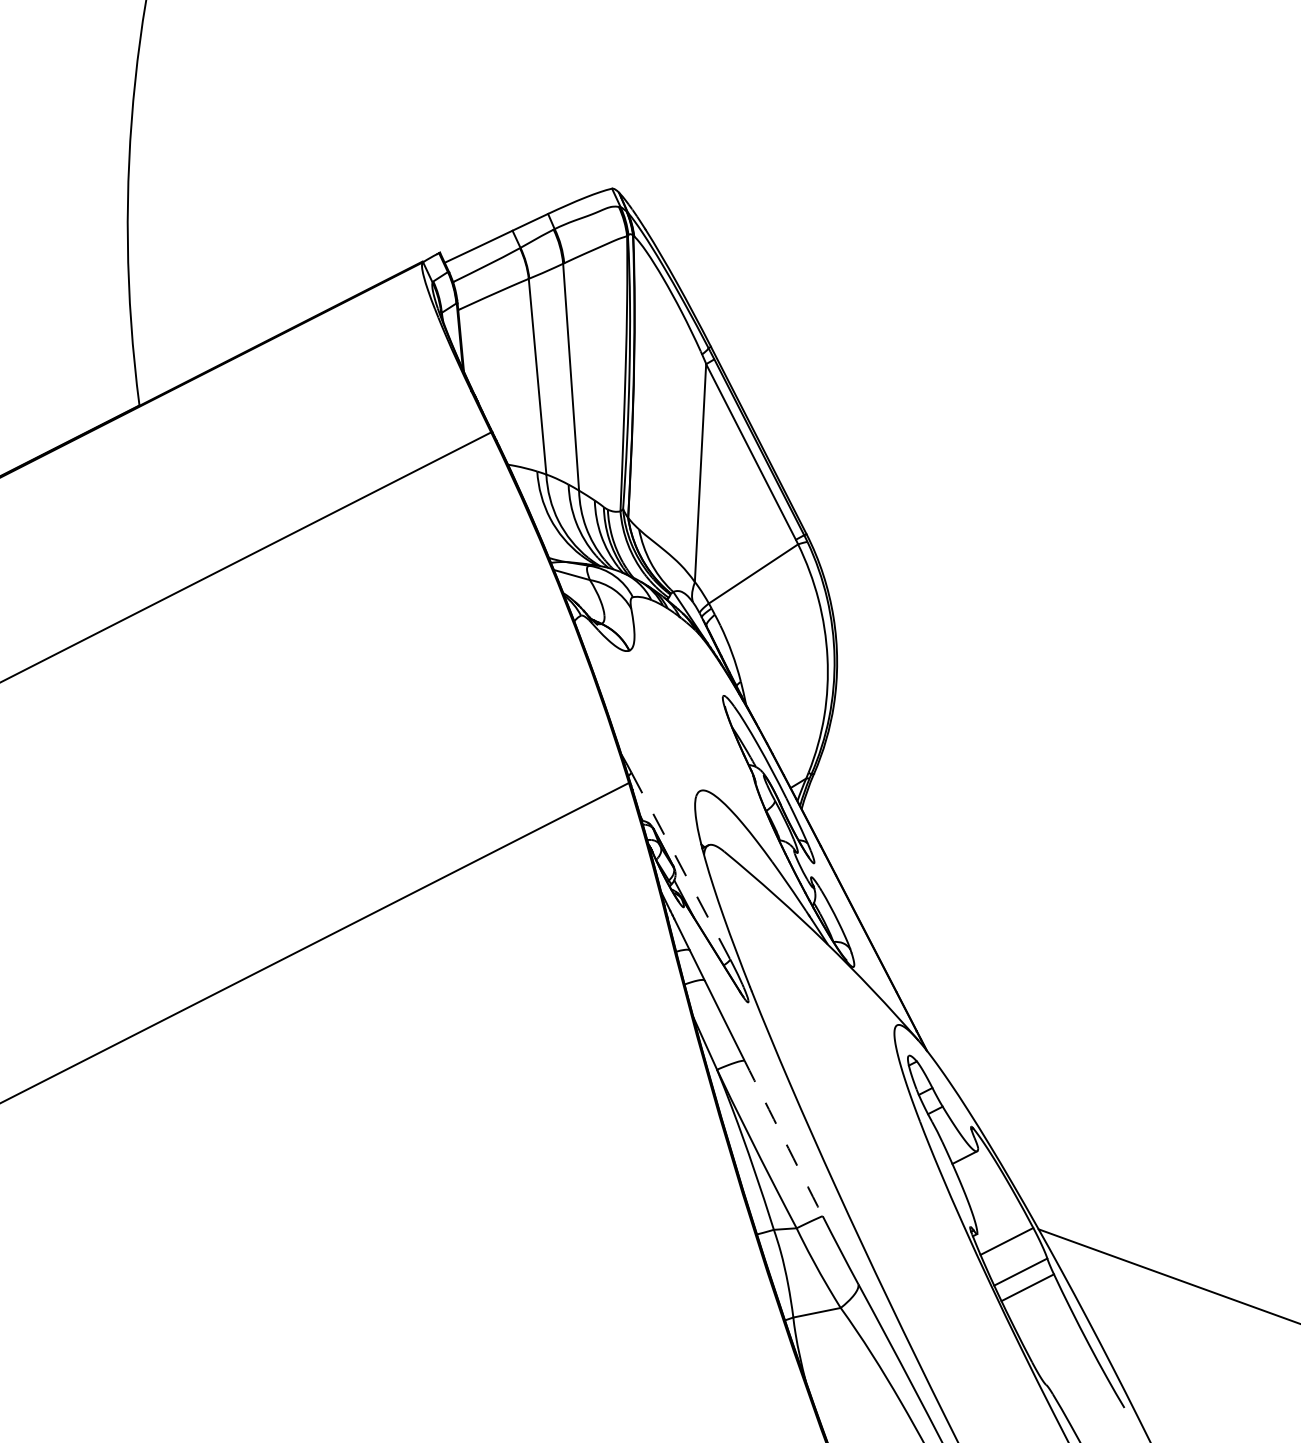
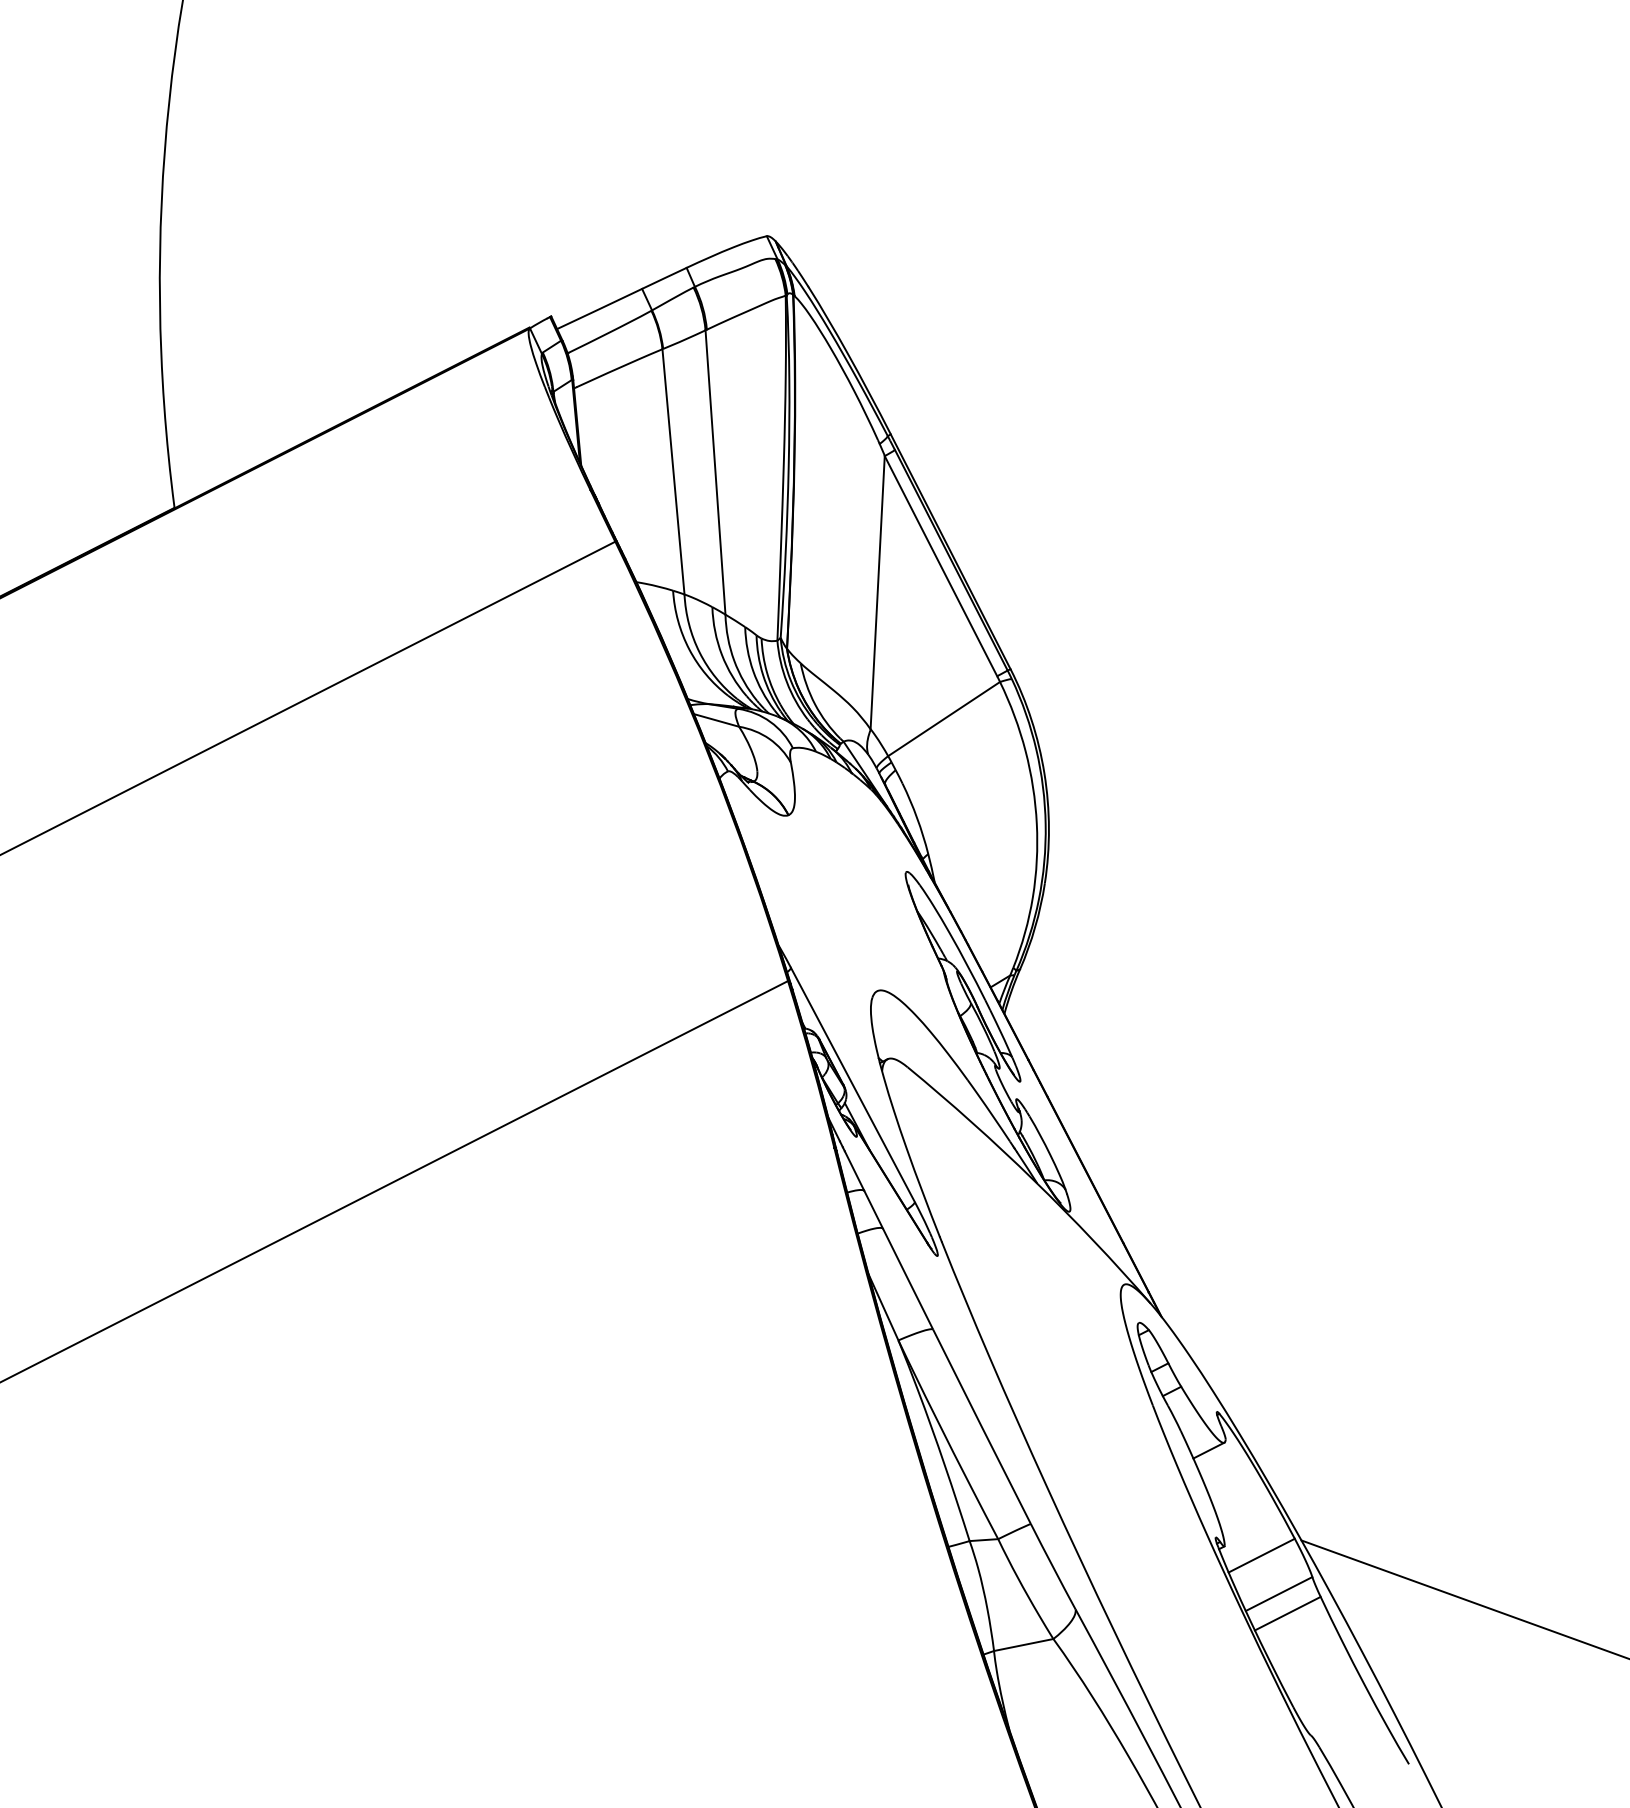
line: (681, 866) -> (853, 1085), dashed -> solid
arc: (783, 1138) -> (981, 1426), dashed -> solid

